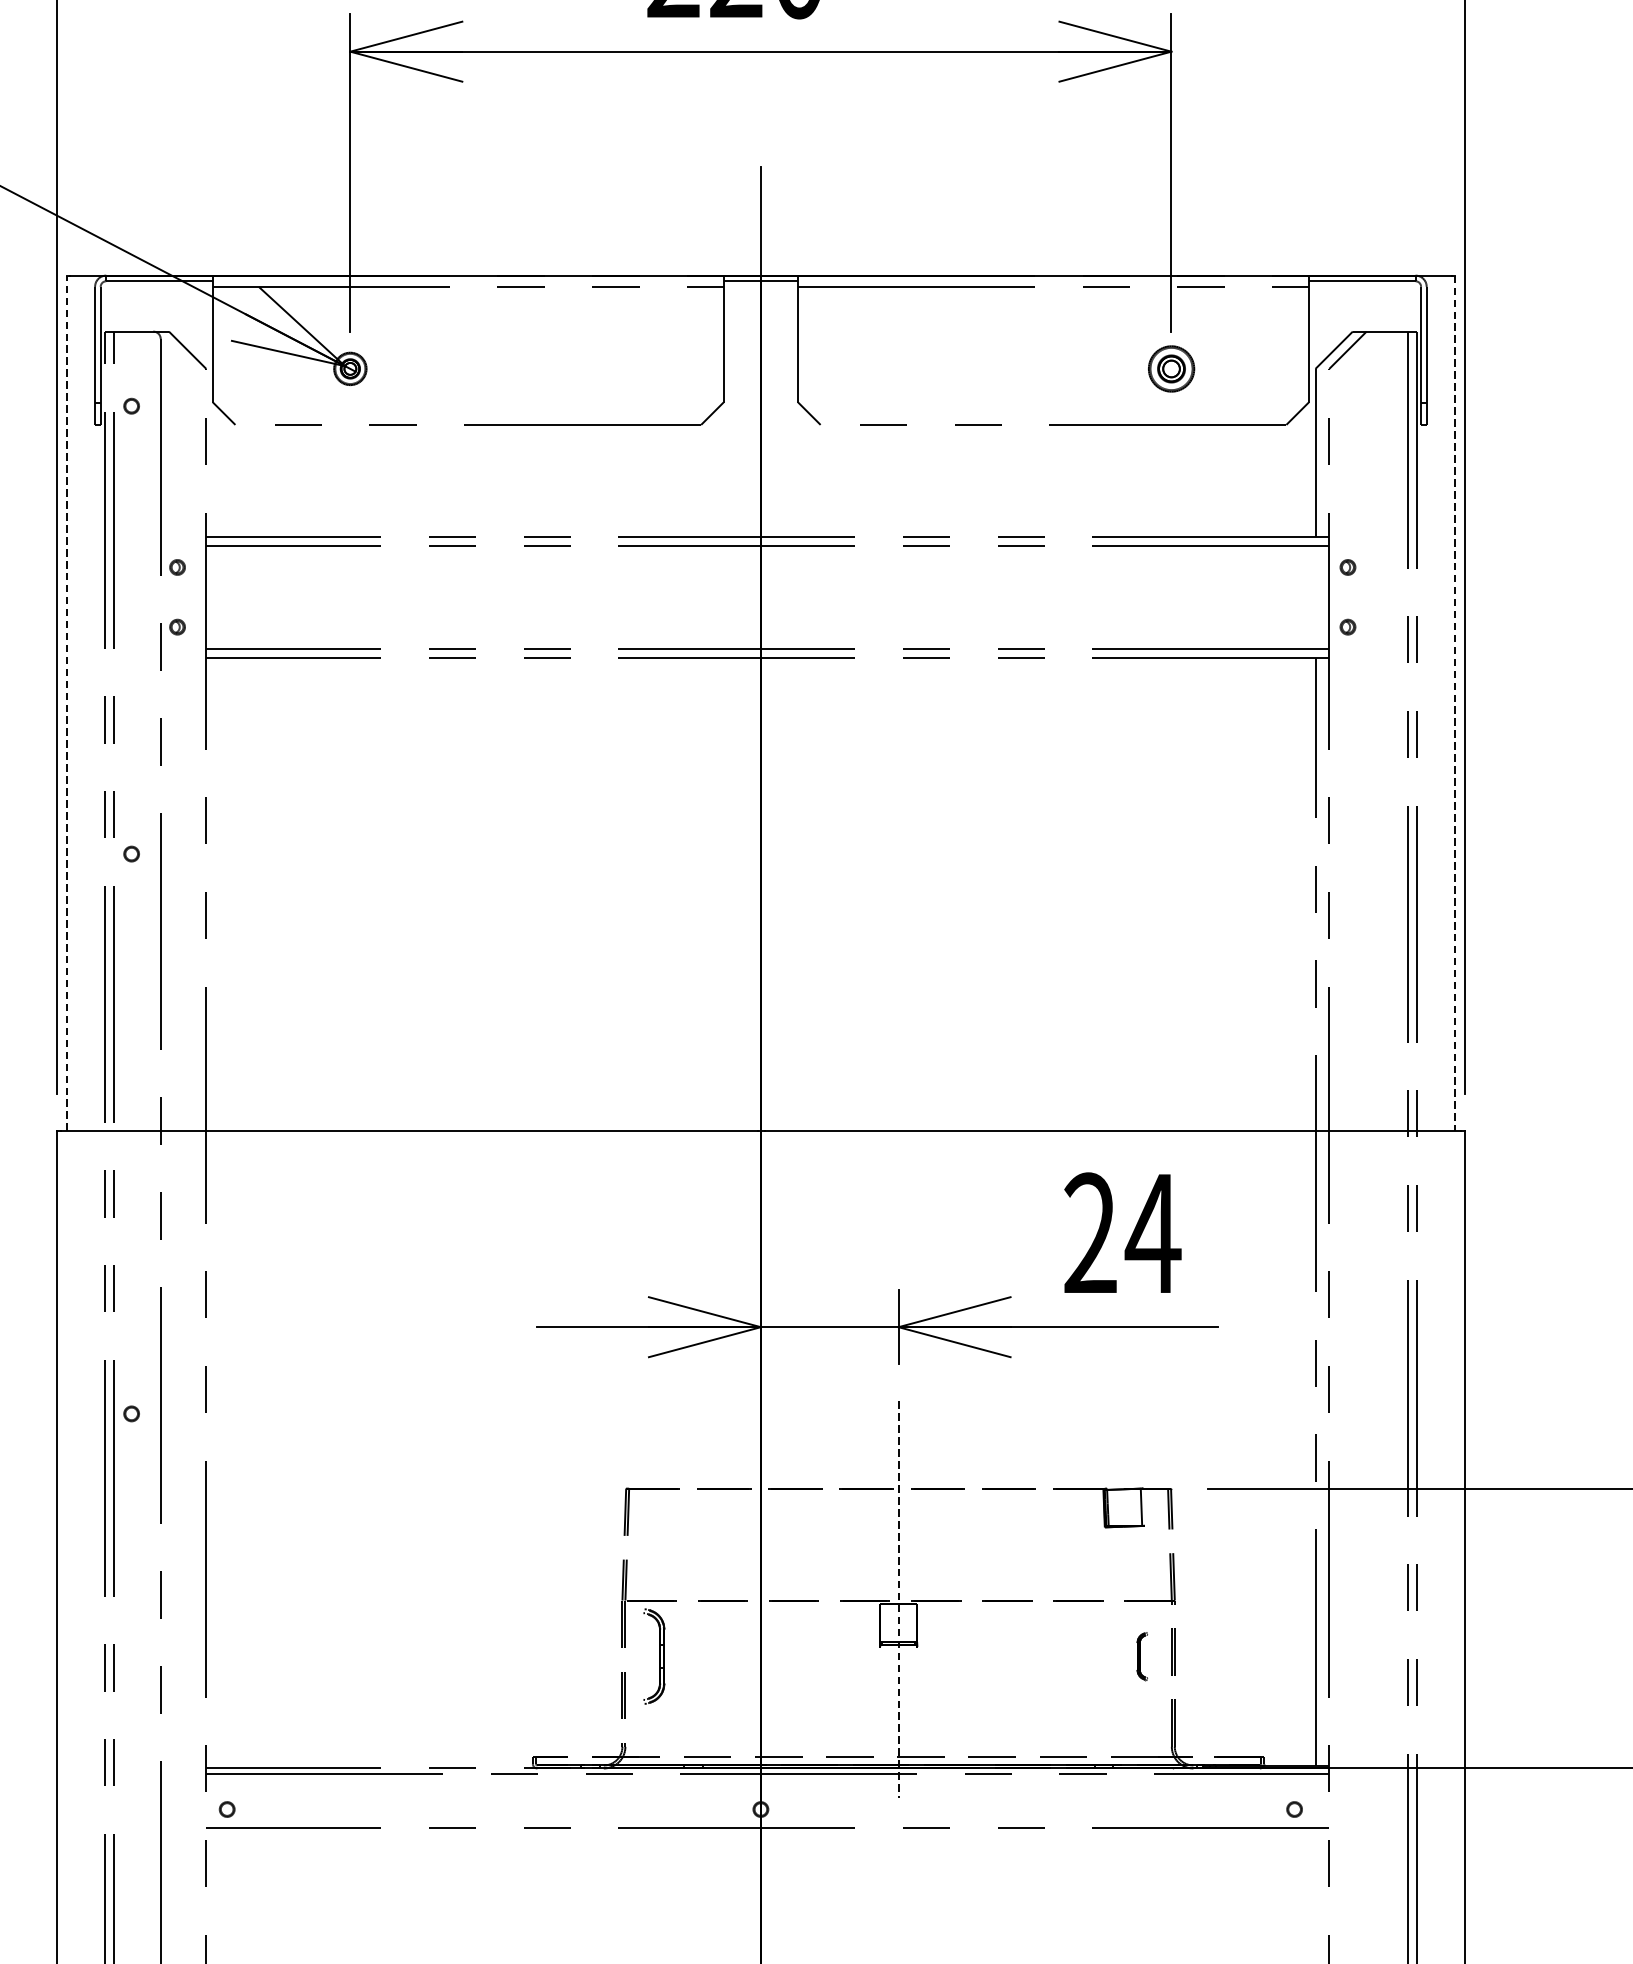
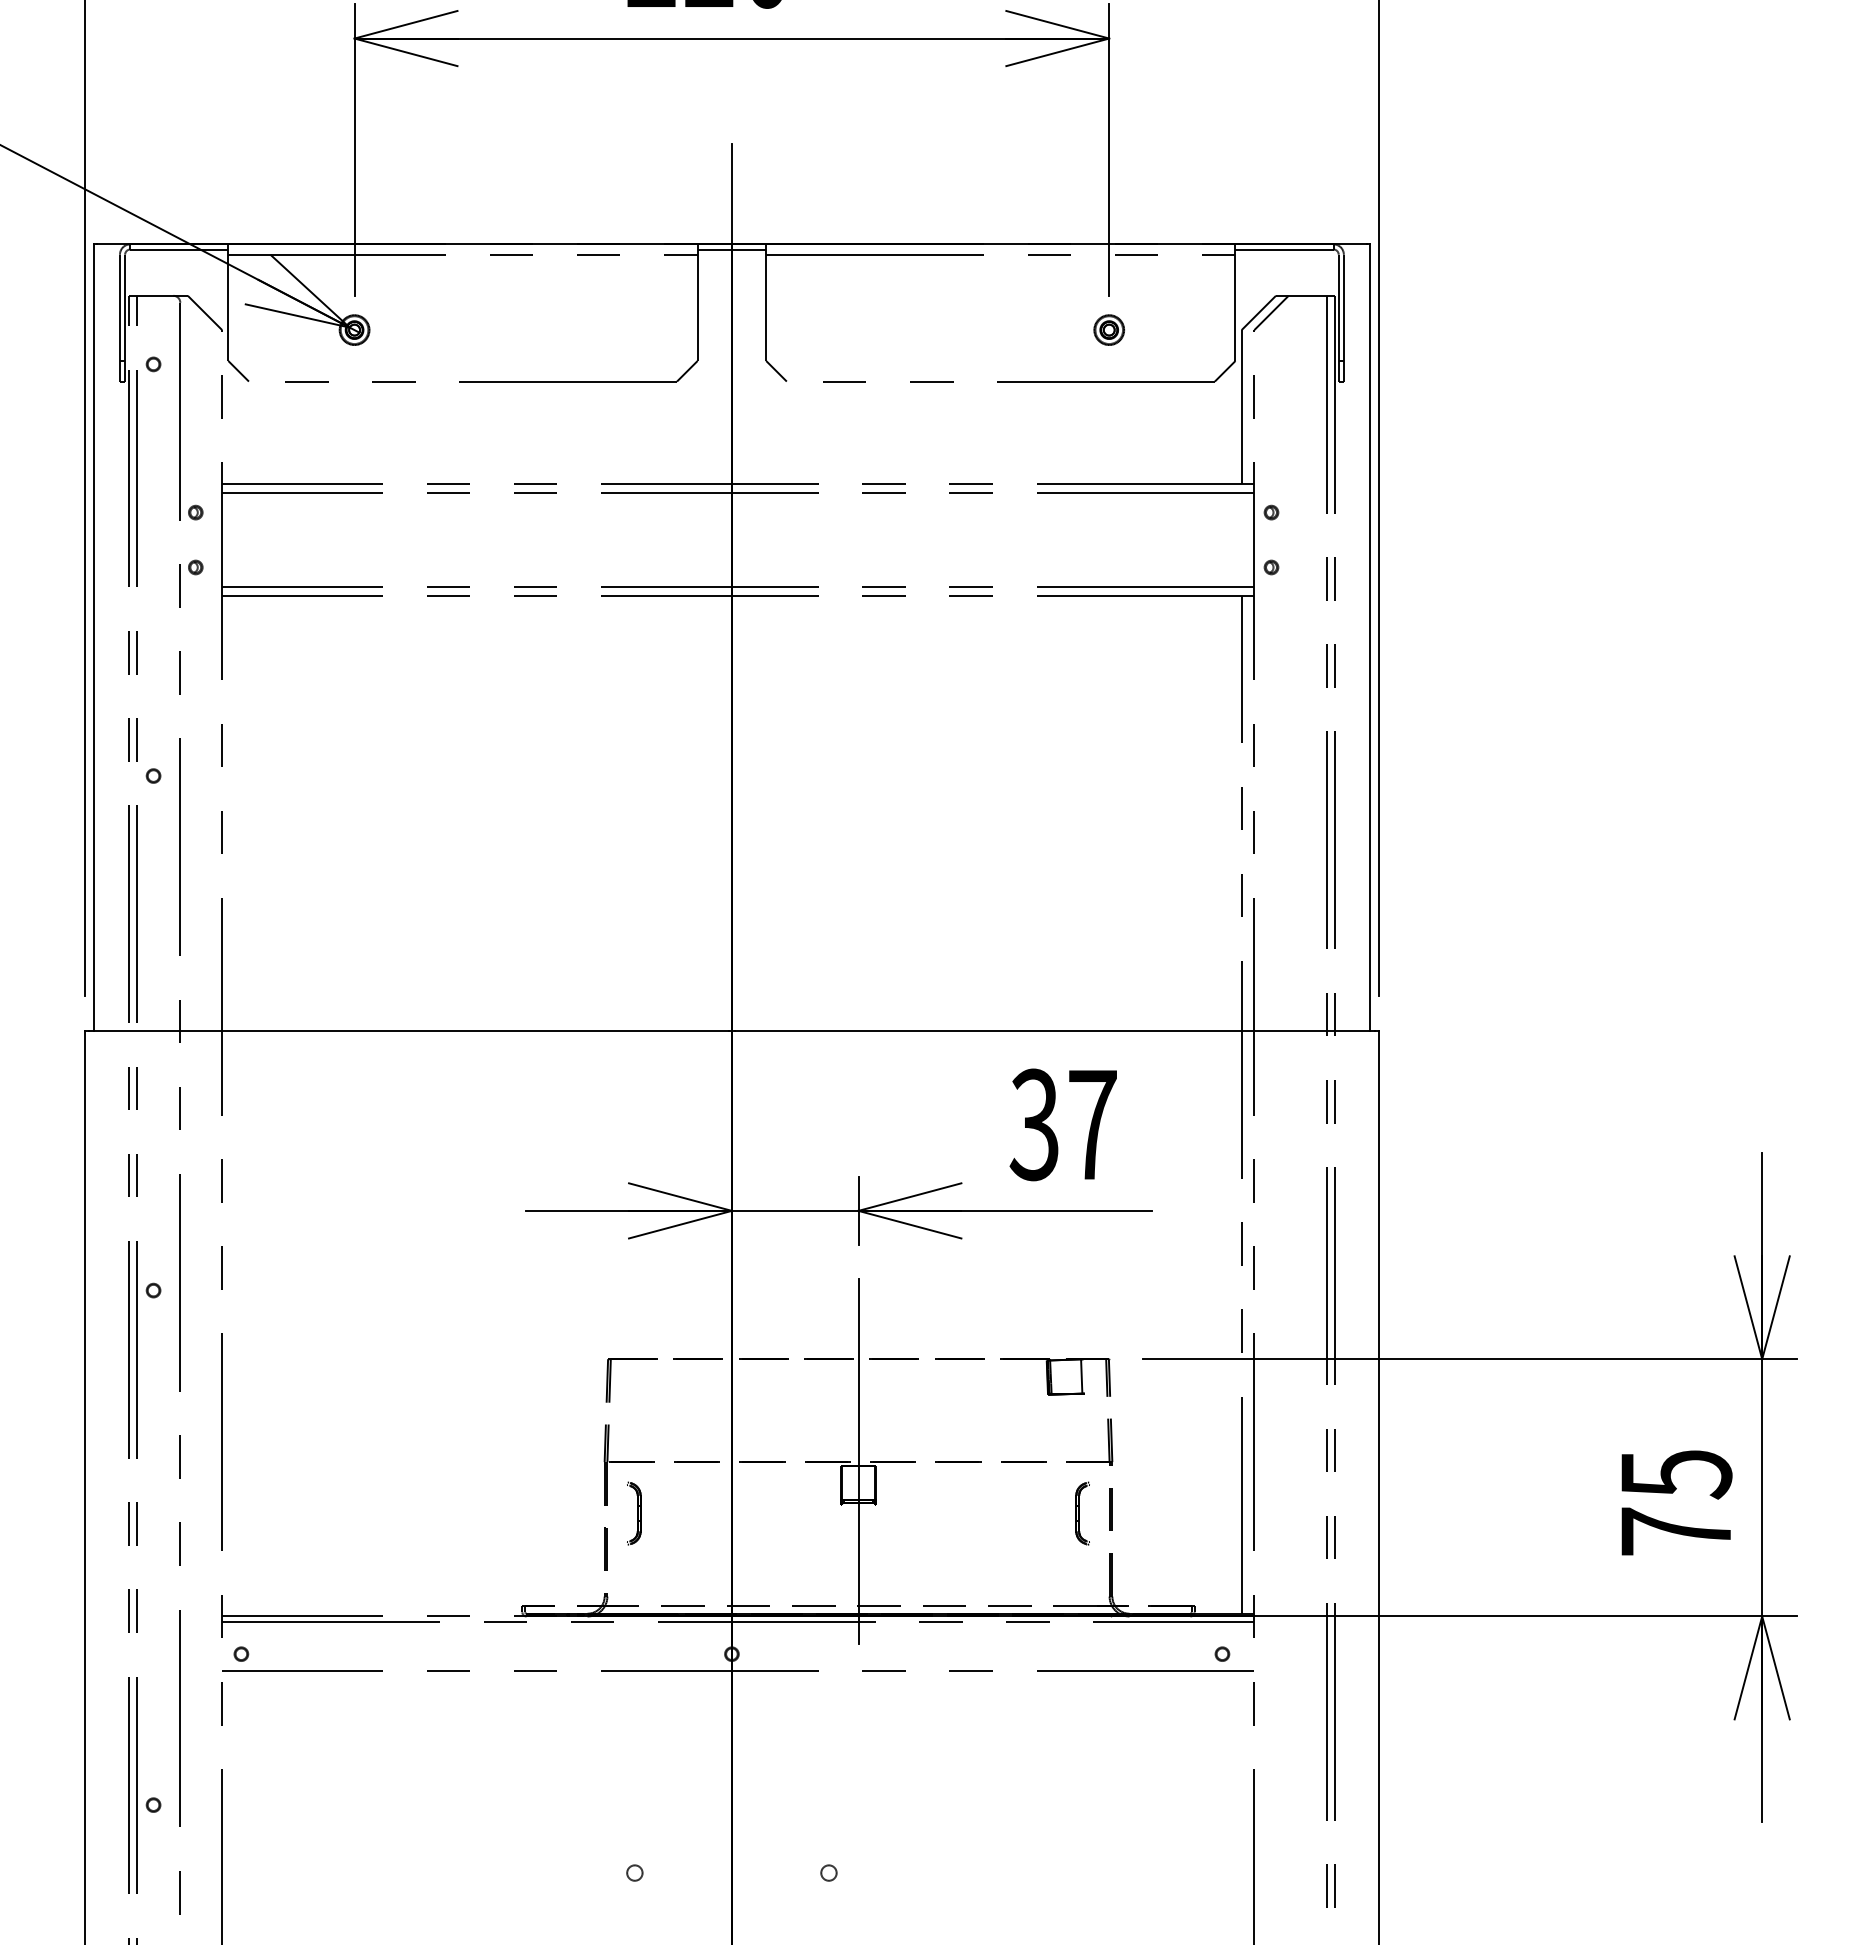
part: (1170, 368) -> (1108, 329), size x0.71
line: (66, 702) -> (93, 636), dashed -> solid
line: (1455, 703) -> (1370, 637), dashed -> solid
text: (1121, 1233) -> (1063, 1124), 24 -> 37
line: (898, 1599) -> (858, 1461), dashed -> solid
part: (654, 1656) -> (634, 1513), size x0.71
part: (1142, 1656) -> (1082, 1513), size x1.43

